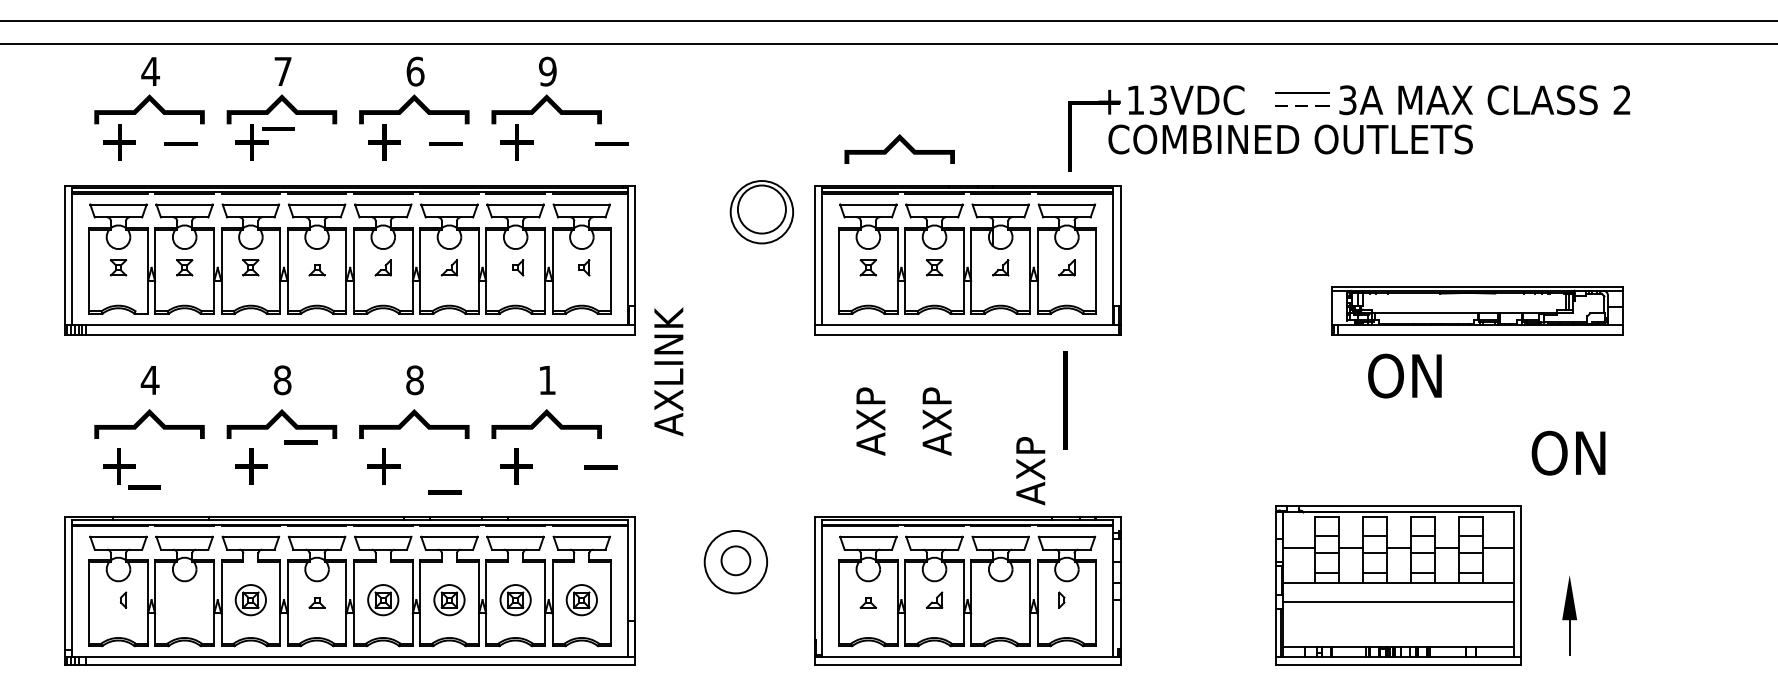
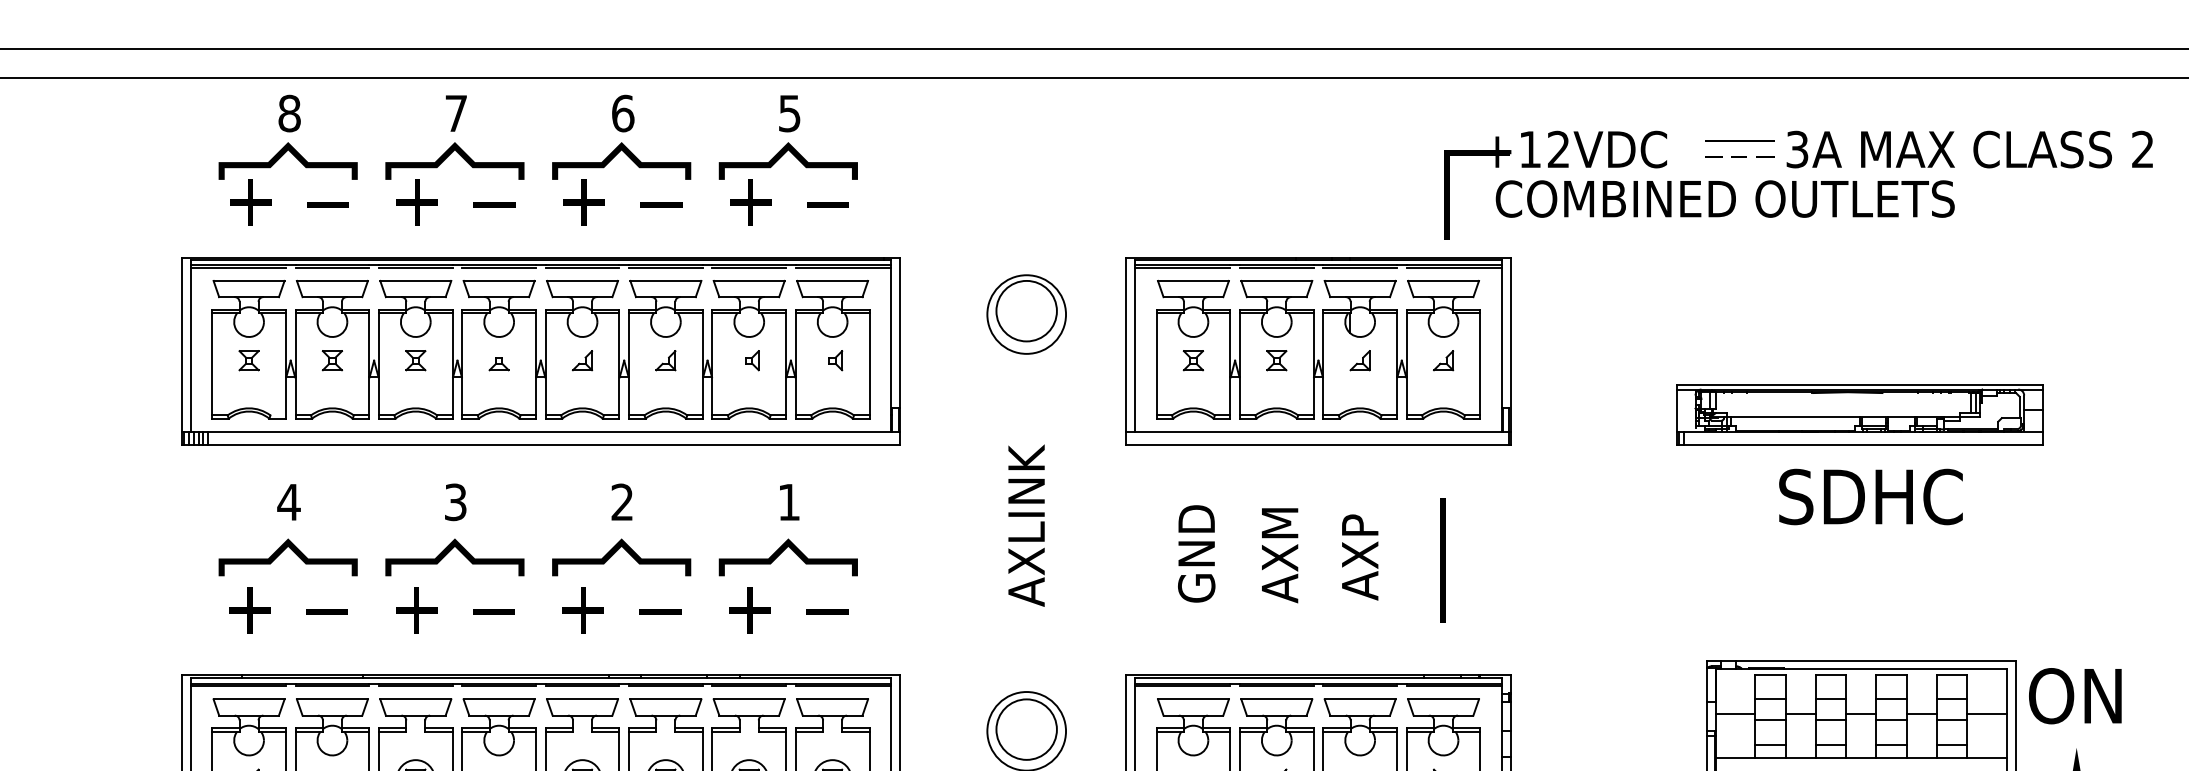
text: (150, 71) -> (289, 113), 4 -> 8
text: (547, 71) -> (789, 113), 9 -> 5
text: (1157, 100) -> (1557, 149), +13VDC -> +12VDC
line: (278, 128) -> (494, 204), moved
line: (611, 143) -> (827, 204), moved
curve: (895, 144) -> (1227, 205), removed
part: (761, 212) -> (1026, 314), moved
part: (1477, 310) -> (1859, 414), moved
text: (668, 371) -> (1026, 525), moved
text: (1406, 375) -> (1871, 496), ON -> SDHC
text: (282, 380) -> (455, 502), 8 -> 3
text: (414, 380) -> (621, 502), 8 -> 2
line: (1065, 400) -> (1442, 560), moved
text: (870, 420) -> (1196, 552), AXP -> GND
text: (936, 422) -> (1279, 555), AXP -> AXM
line: (300, 442) -> (493, 612), moved
text: (1568, 452) -> (2075, 695), moved
line: (600, 467) -> (827, 612), moved
text: (1030, 471) -> (1359, 557), moved
line: (144, 487) -> (327, 612), moved
line: (444, 492) -> (659, 612), moved
circle: (735, 560) -> (1026, 729), size x1.67

